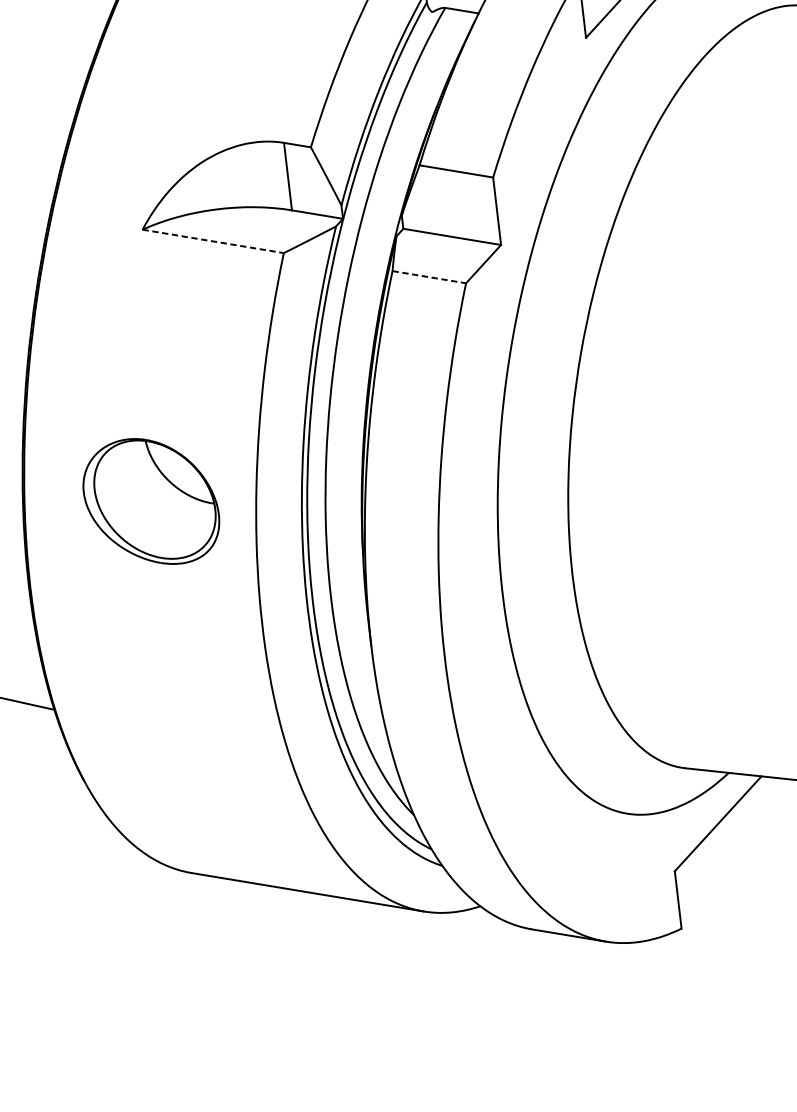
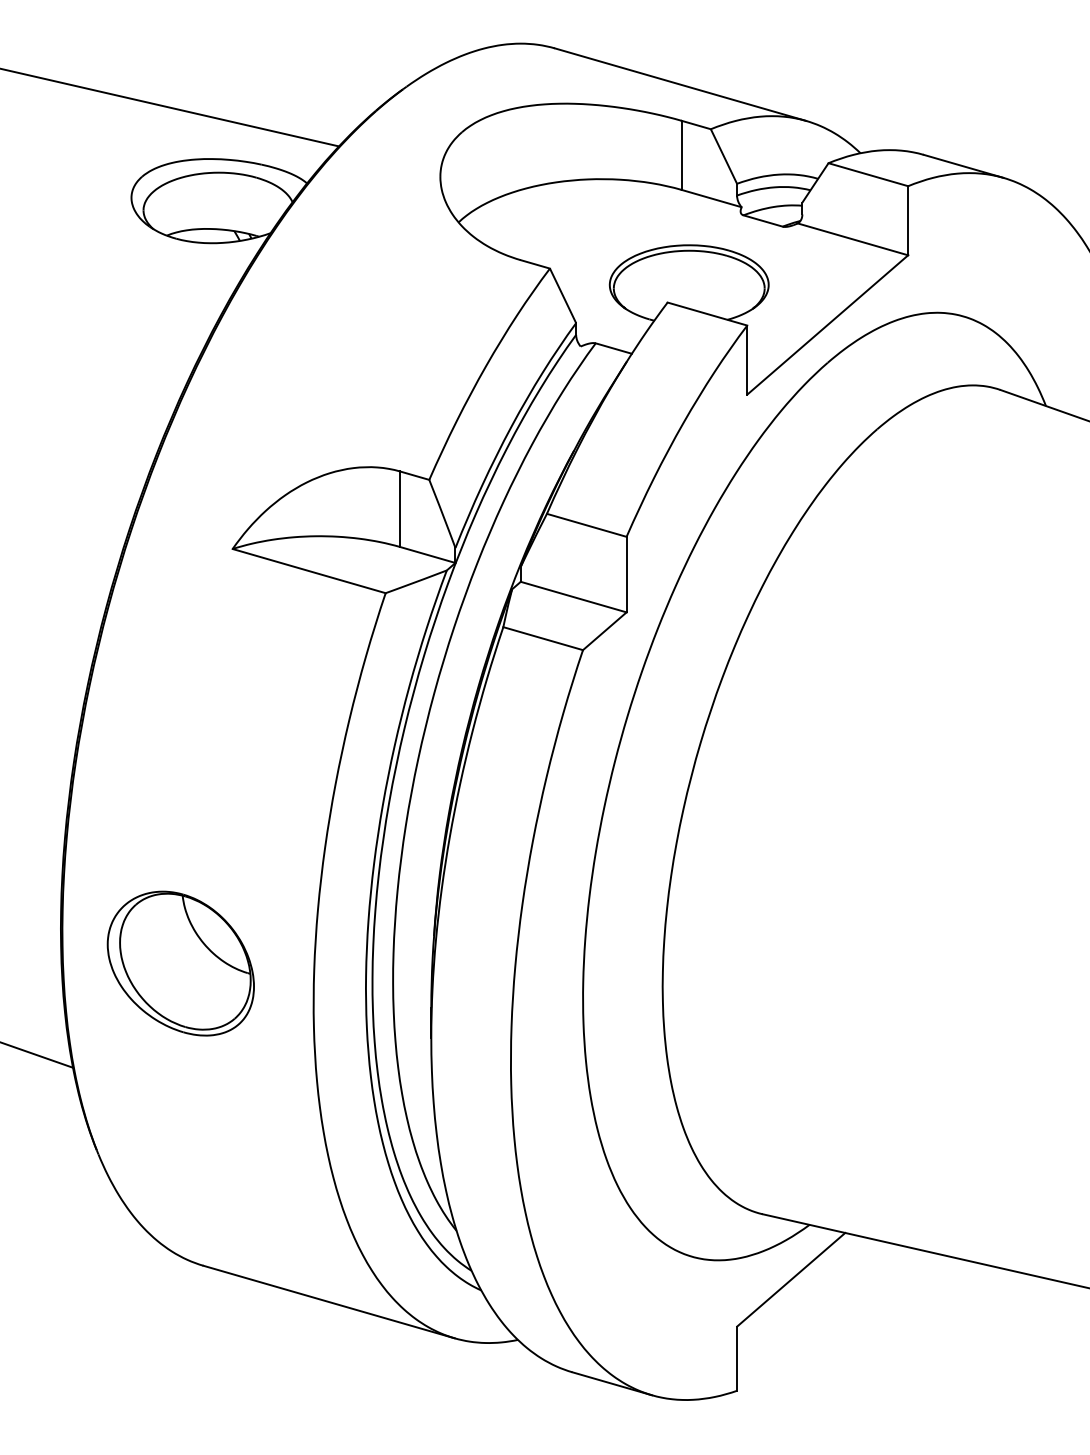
line: (213, 241) -> (309, 571), dashed -> solid
line: (429, 277) -> (543, 638), dashed -> solid
part: (150, 501) -> (180, 963), moved

